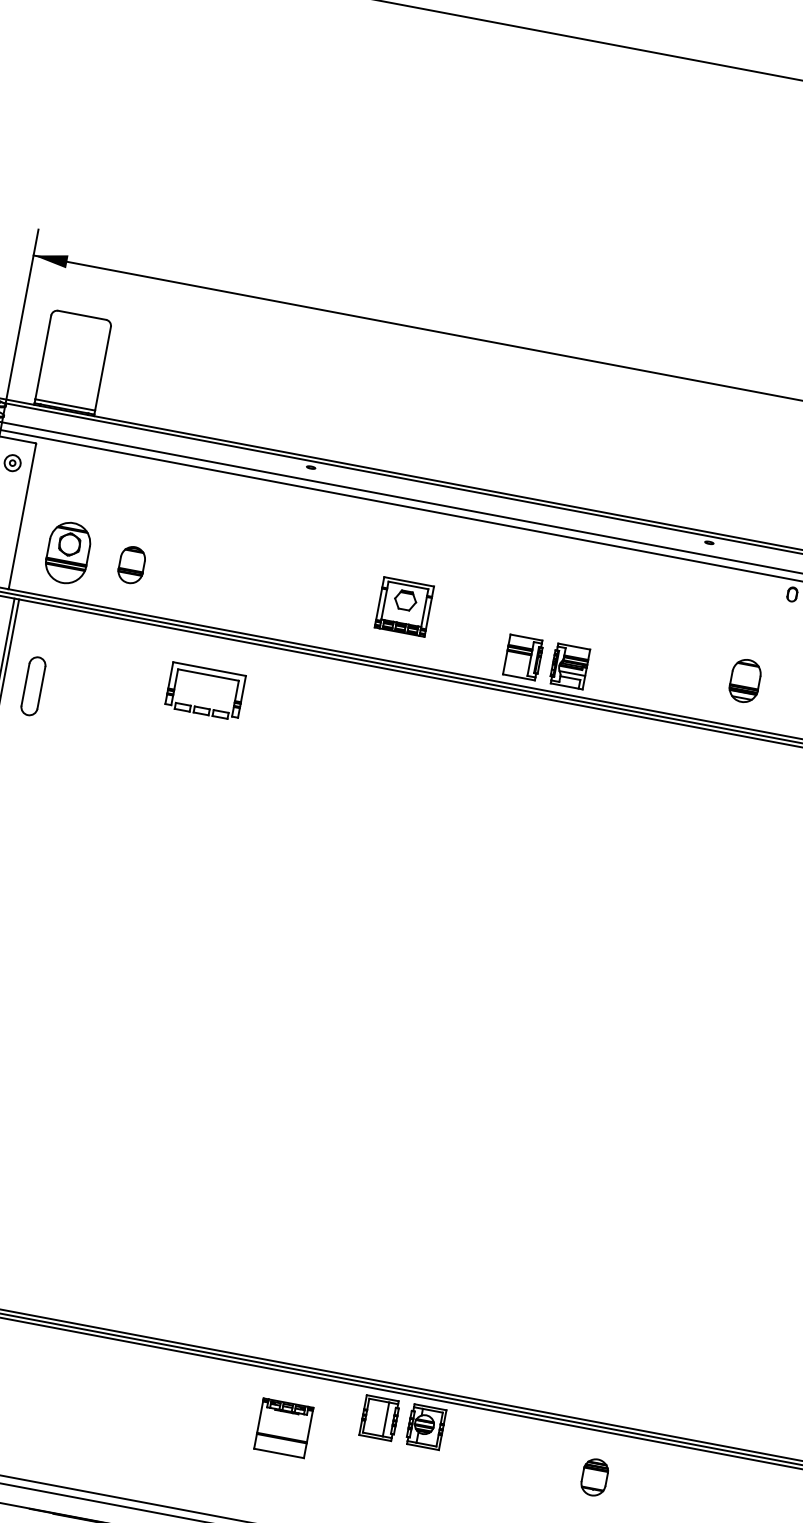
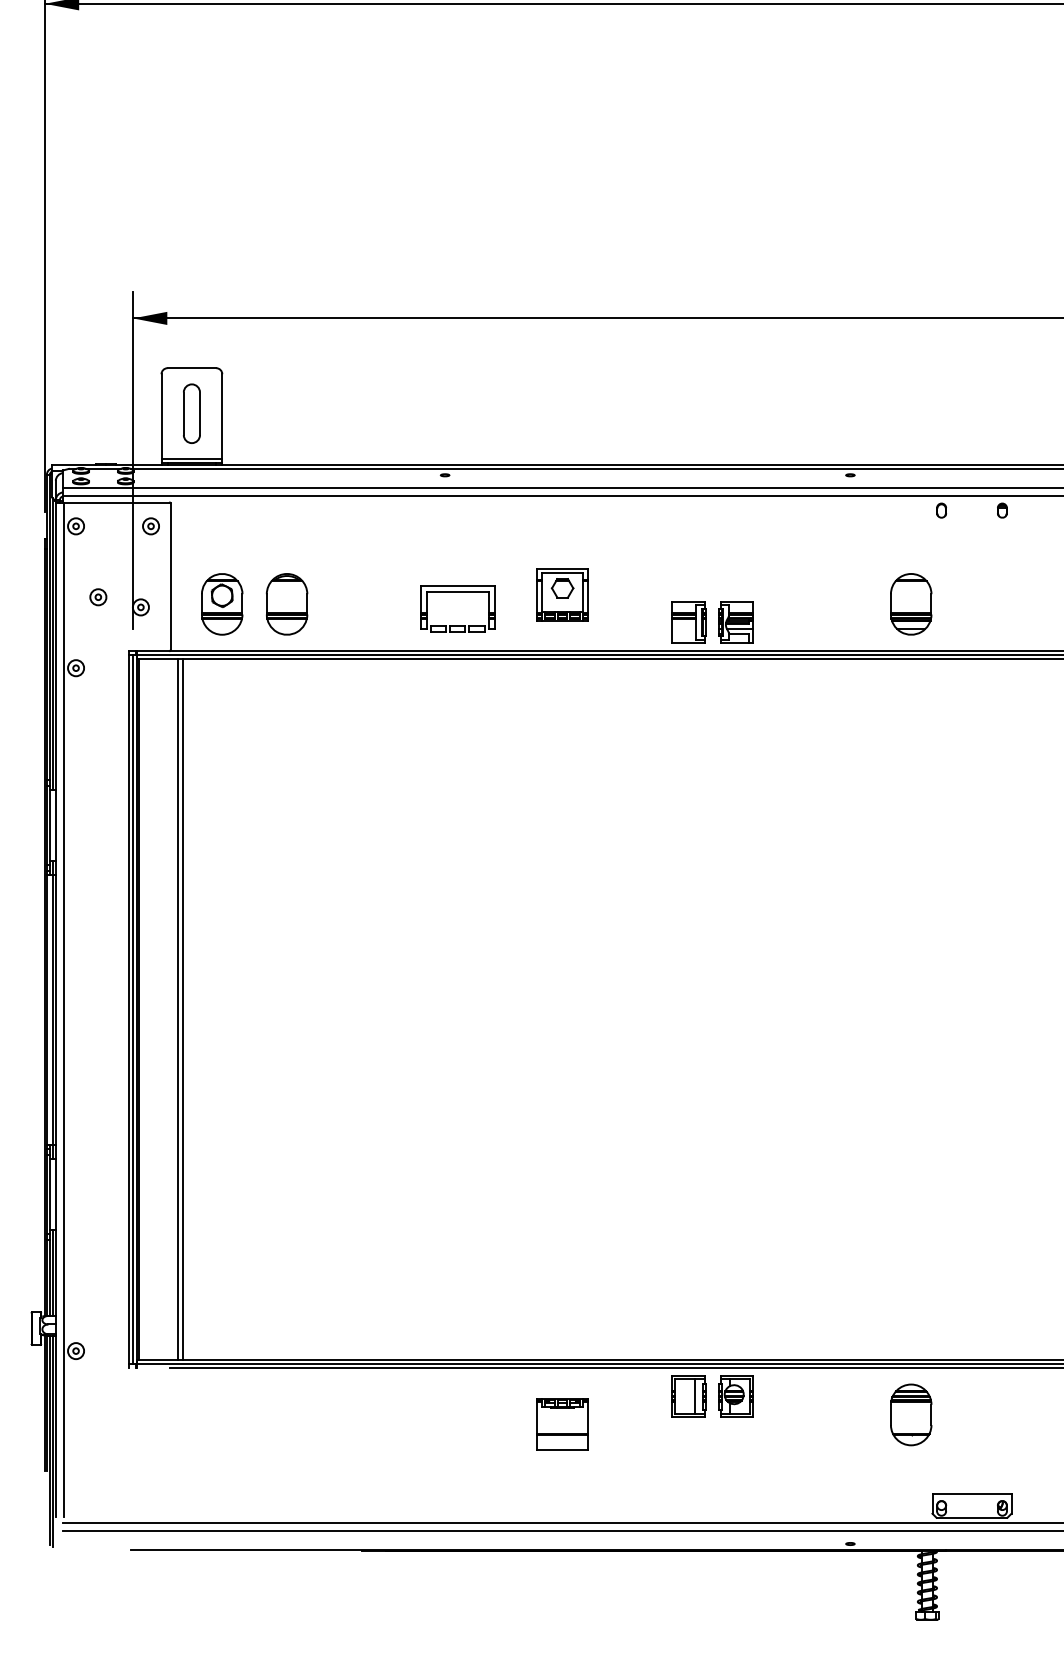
part: (131, 565) -> (286, 604), size x1.67
part: (208, 675) -> (457, 592), moved
part: (745, 681) -> (911, 604), size x1.43
part: (33, 685) -> (191, 413), moved
part: (283, 1428) -> (562, 1424), moved
part: (595, 1477) -> (911, 1414), size x1.67

